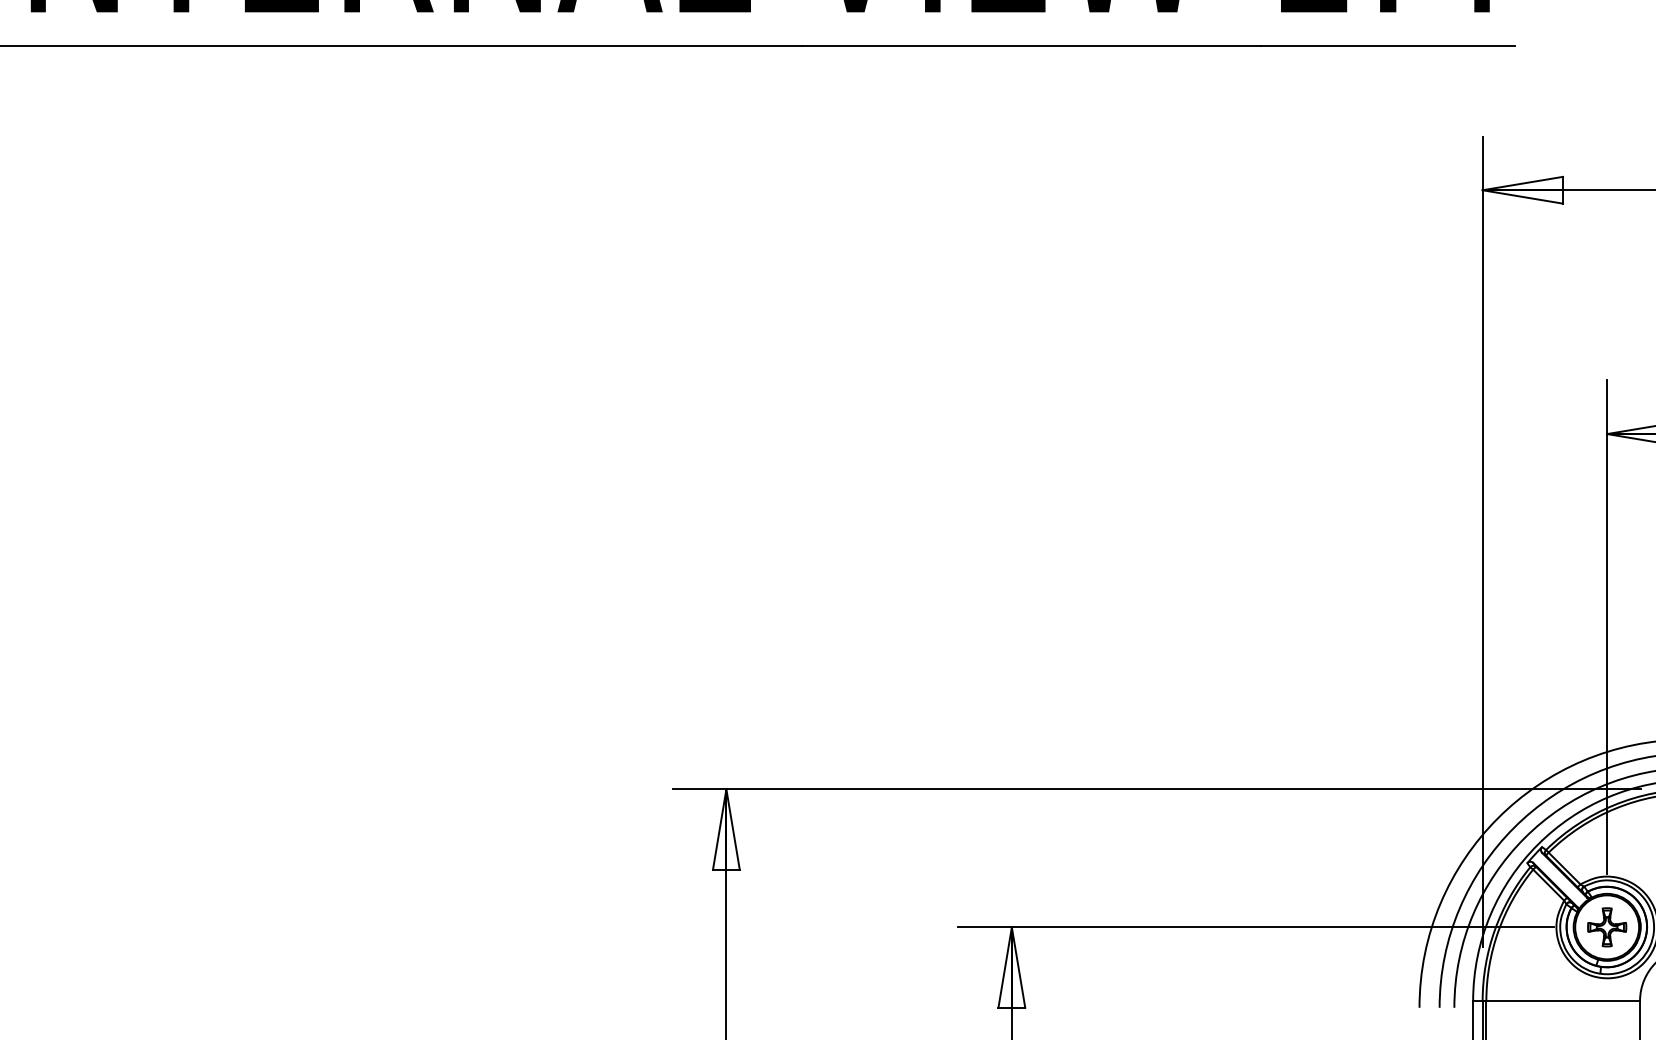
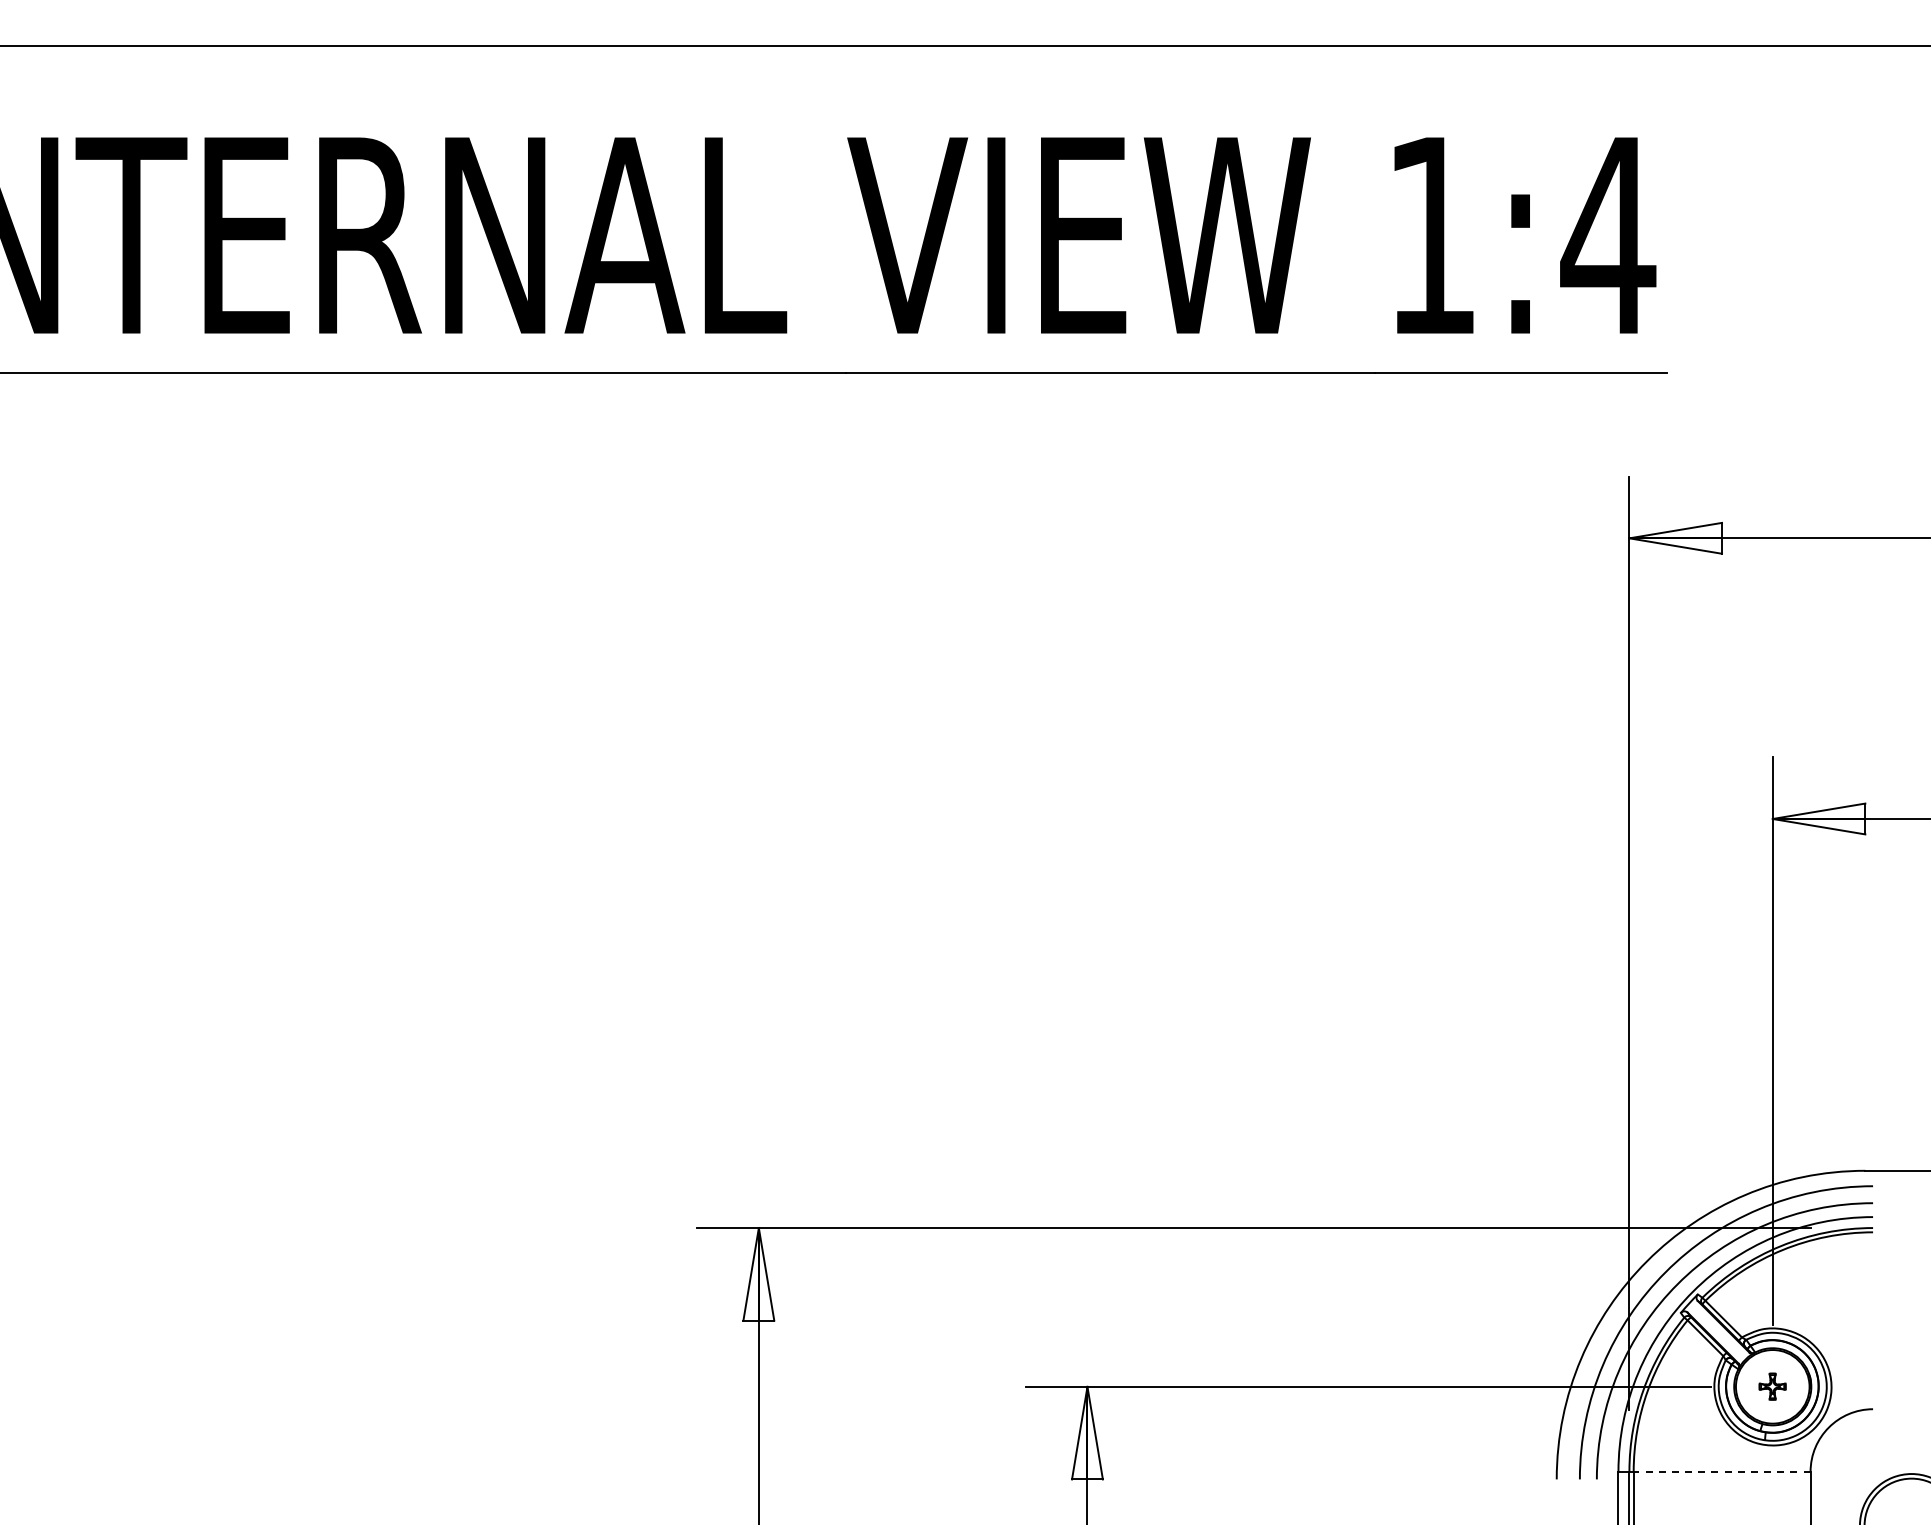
part: (1606, 927) -> (1772, 1386), size x0.6
line: (1562, 1000) -> (1721, 1471), solid -> dashed

